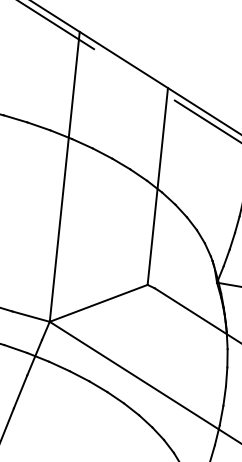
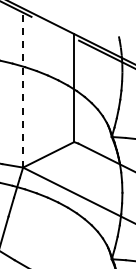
line: (65, 177) -> (23, 88), solid -> dashed

